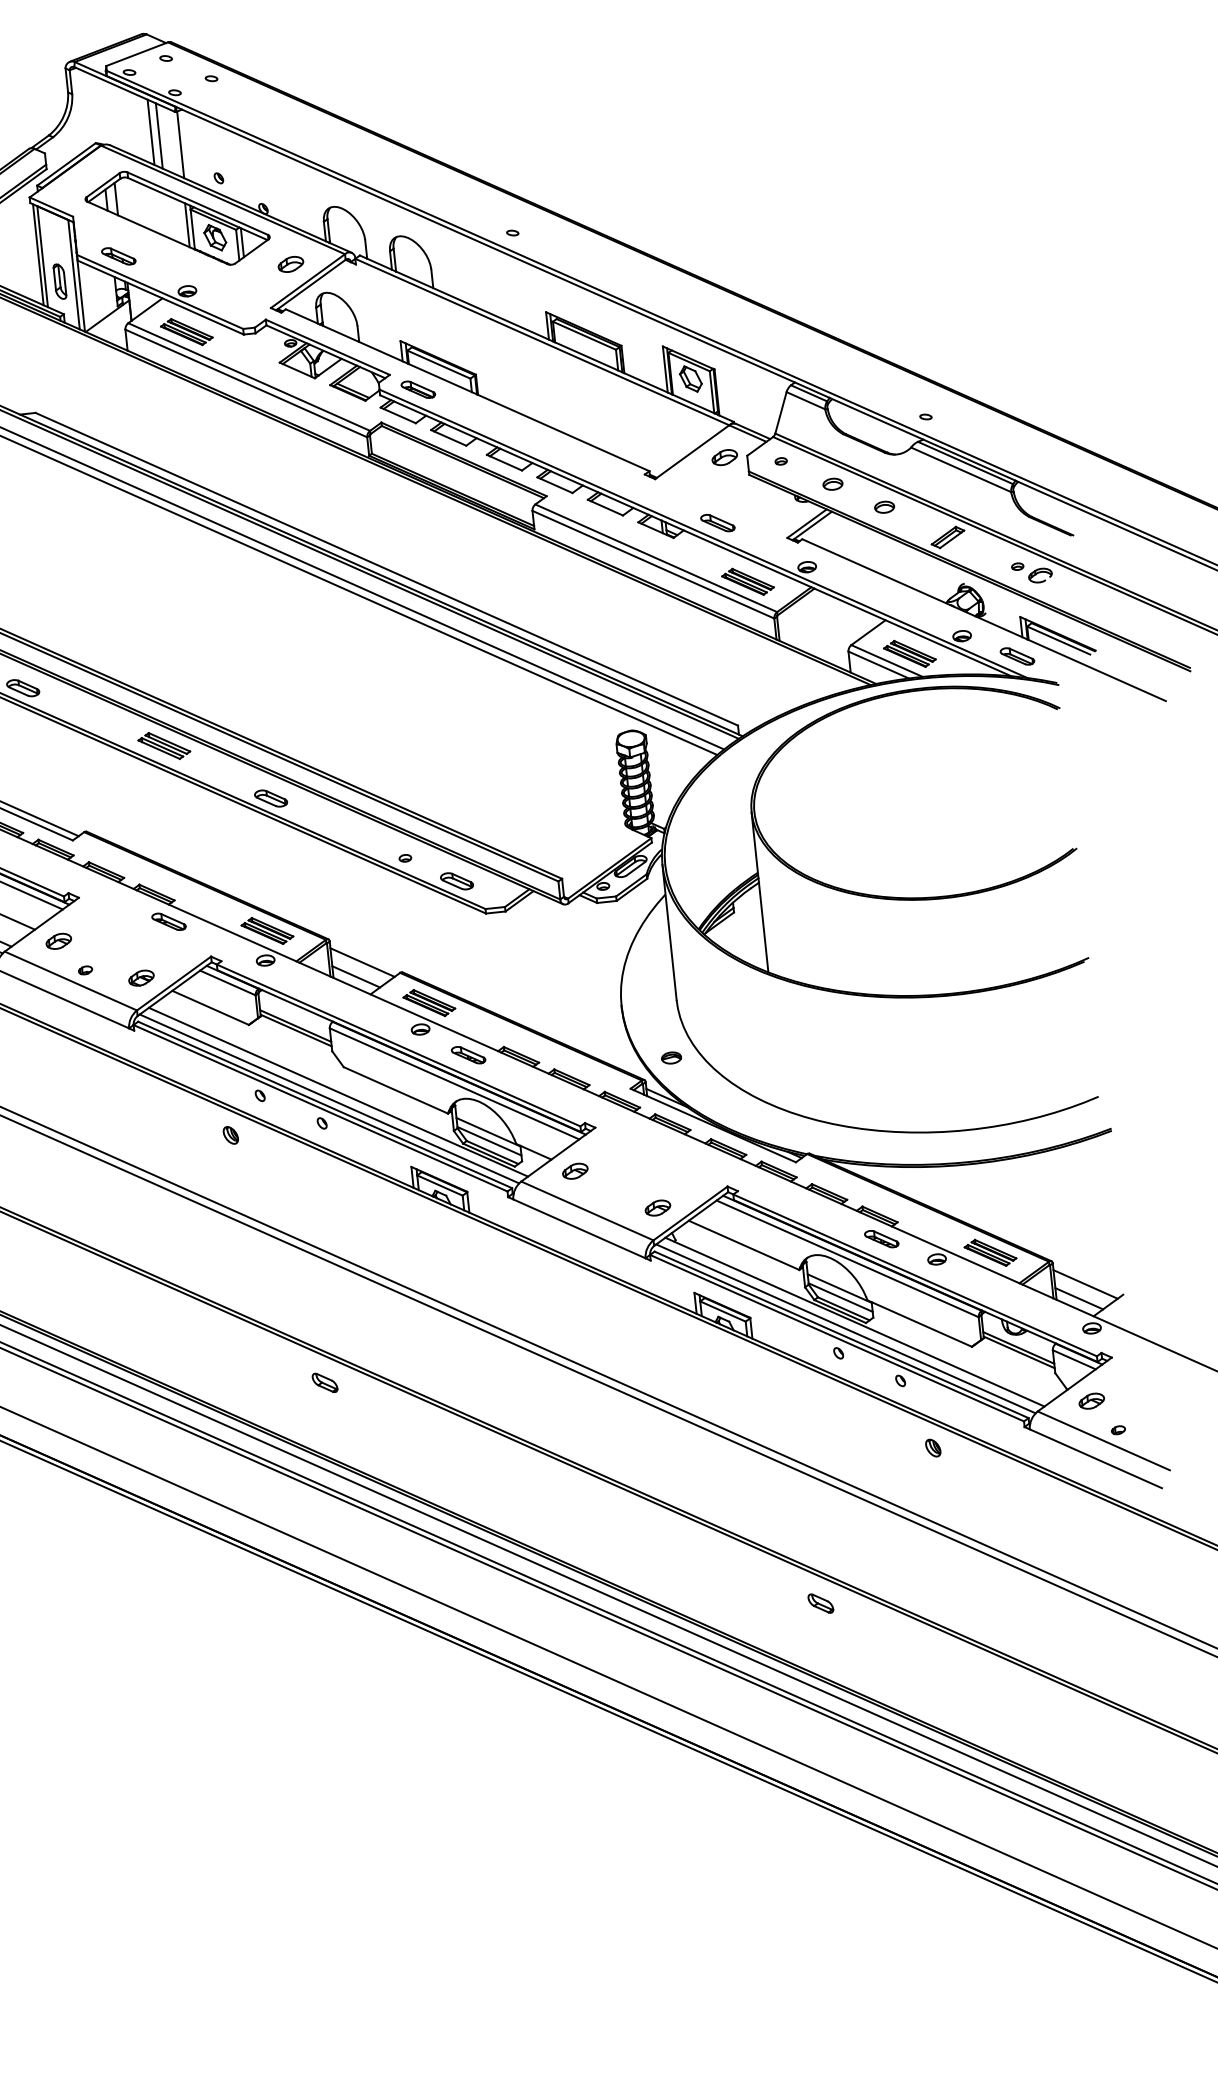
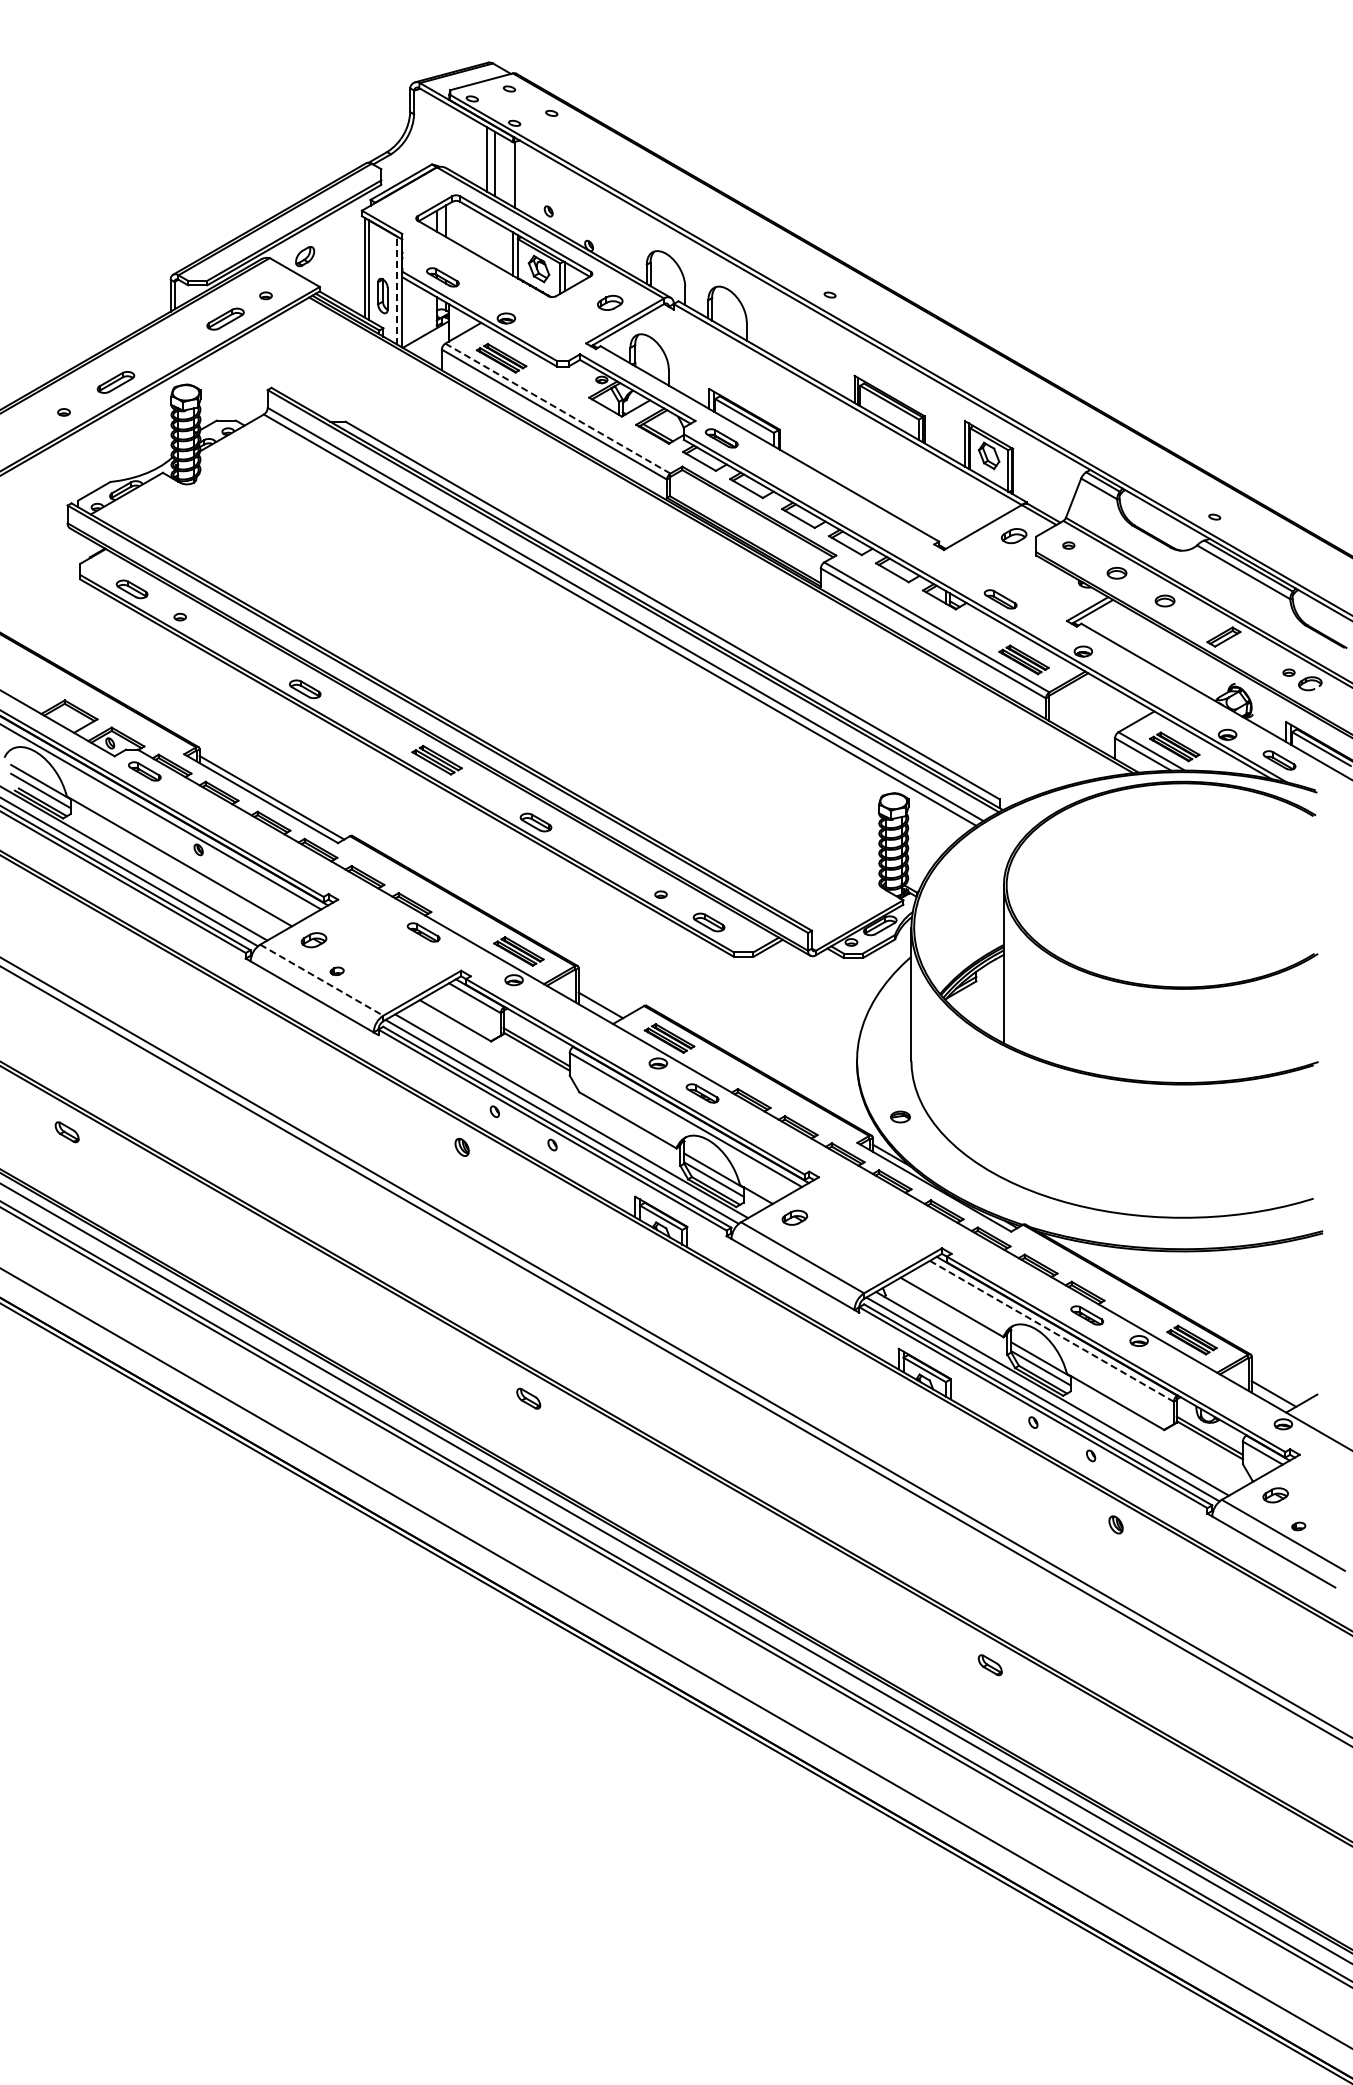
line: (74, 274) -> (397, 290), solid -> dashed
line: (248, 376) -> (557, 408), solid -> dashed
line: (362, 961) -> (608, 991), removed
part: (140, 978) -> (390, 984), removed
line: (71, 981) -> (322, 980), solid -> dashed
part: (657, 1208) -> (871, 1262), removed
line: (847, 1259) -> (1051, 1331), solid -> dashed
line: (1085, 1284) -> (1281, 1380), removed

